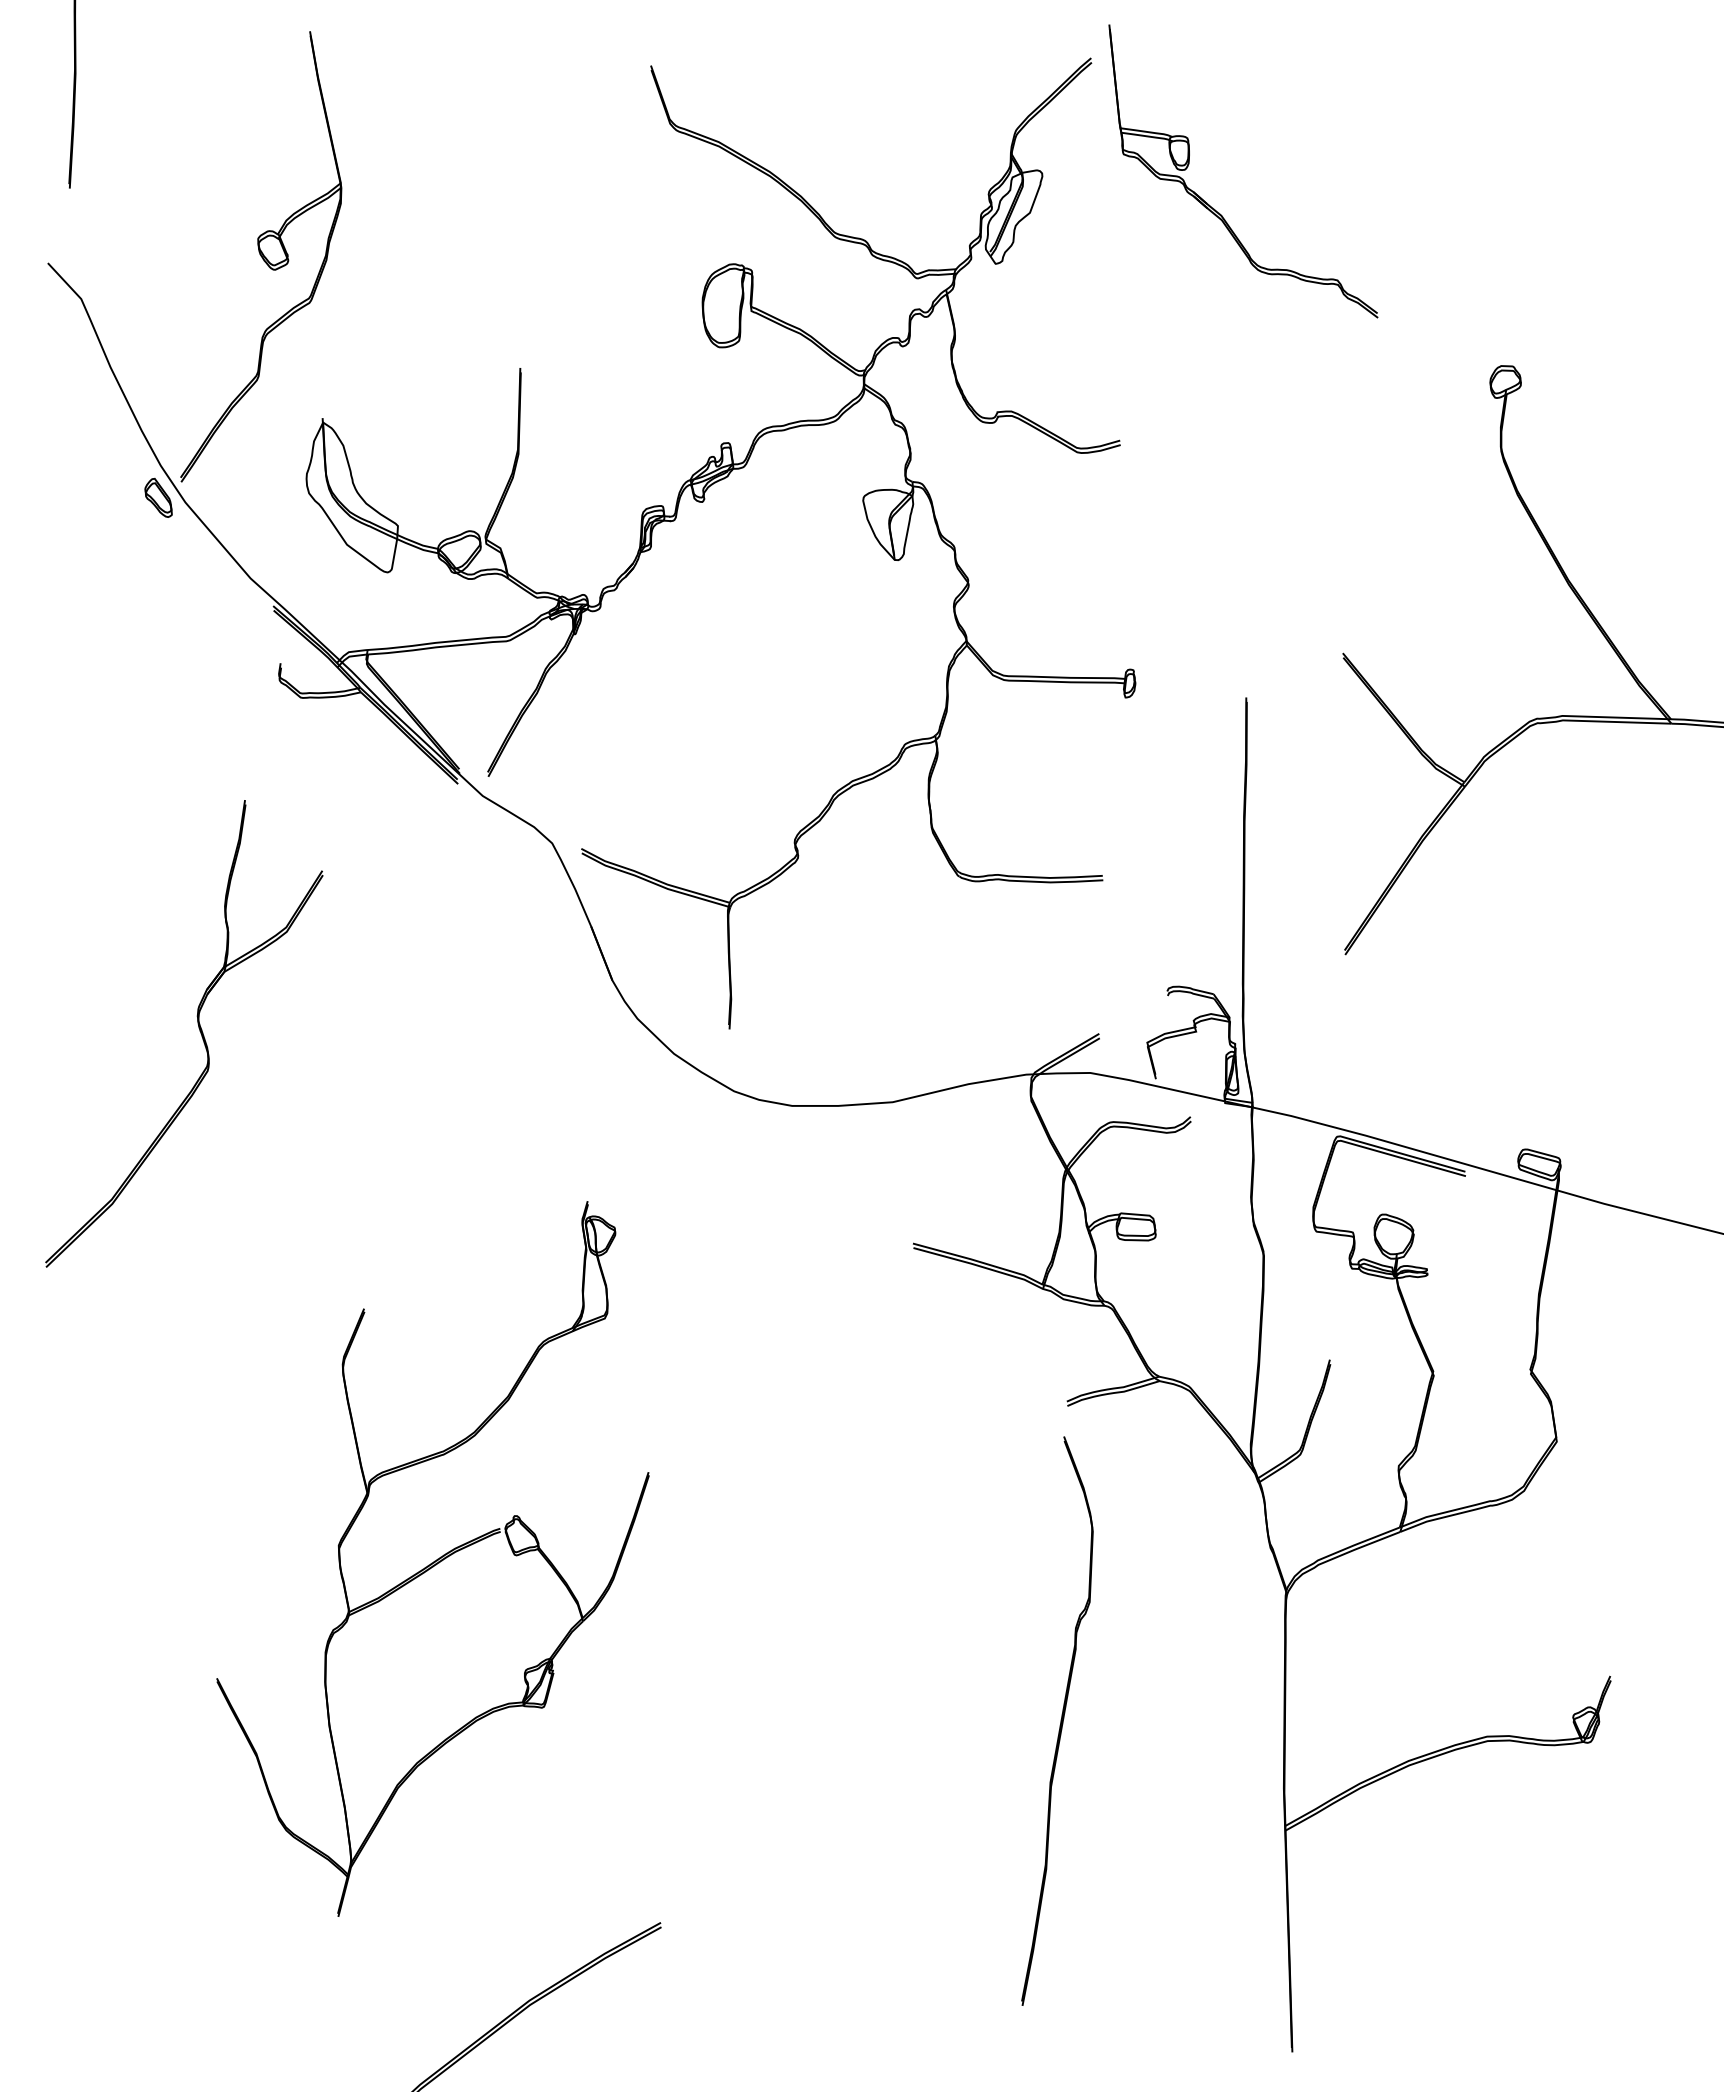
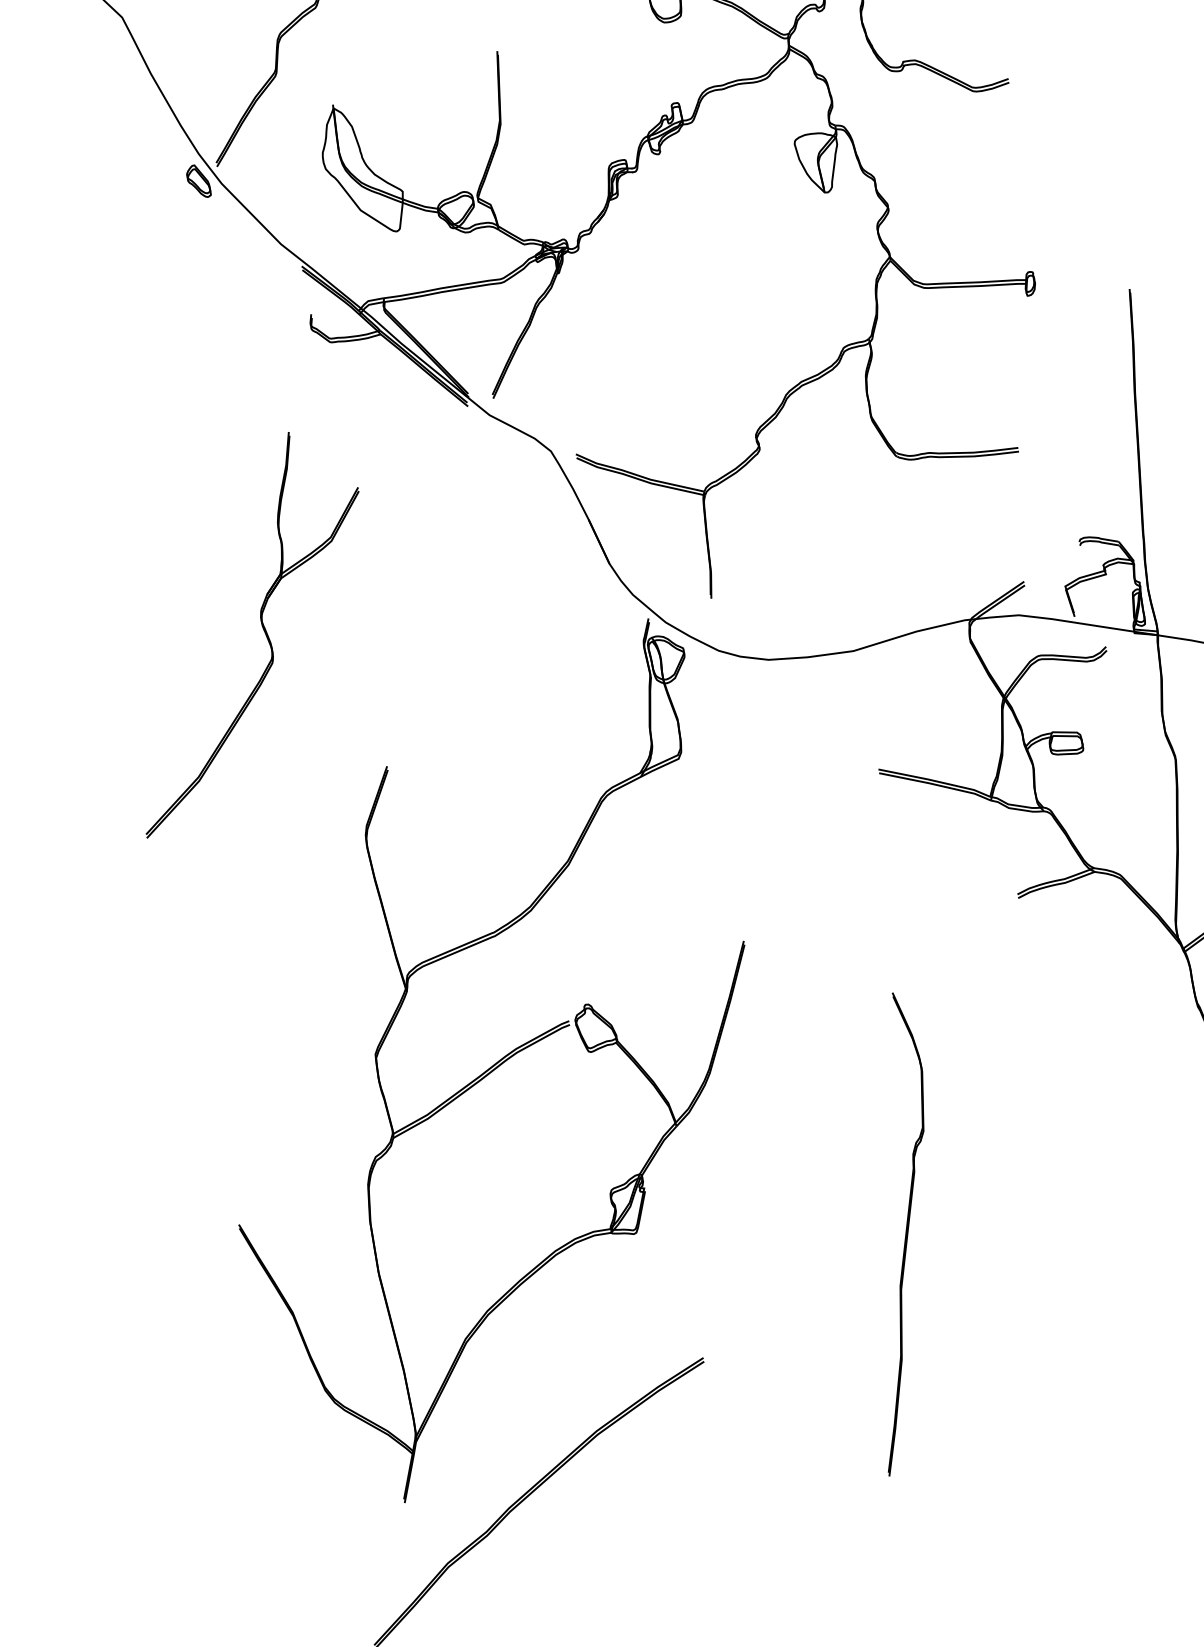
part: (432, 1558) -> (489, 1062), size x1.43
part: (1057, 1720) -> (902, 1233), moved

